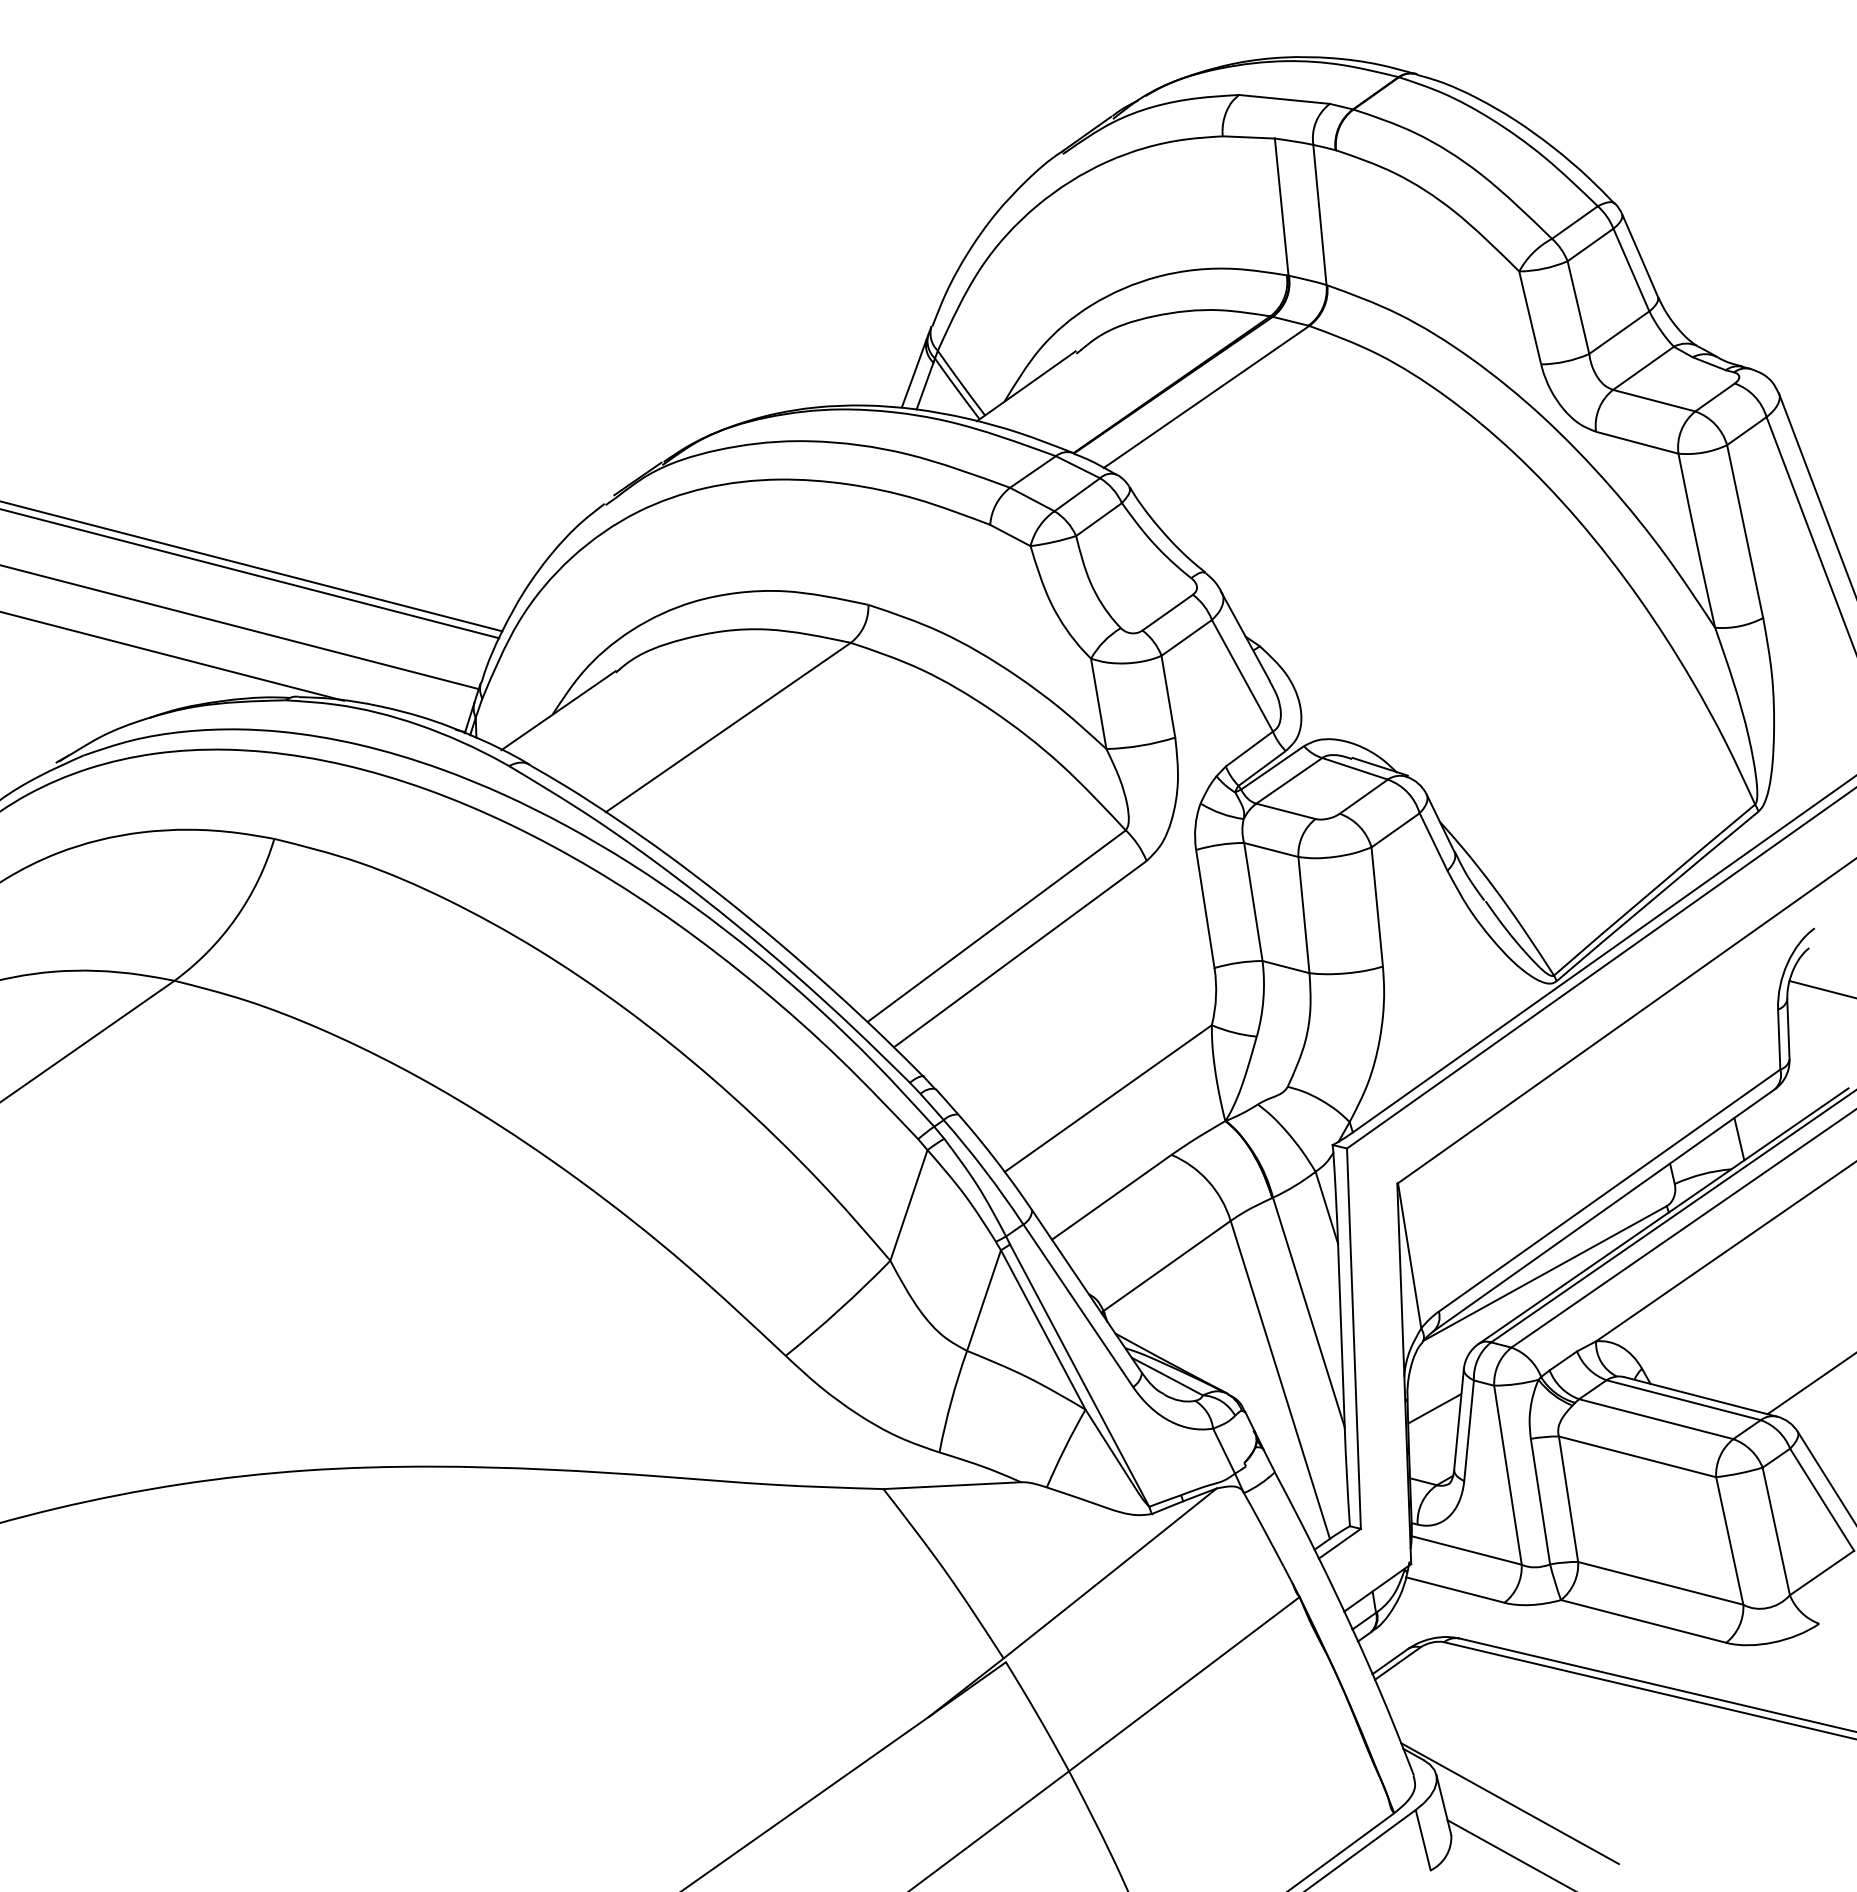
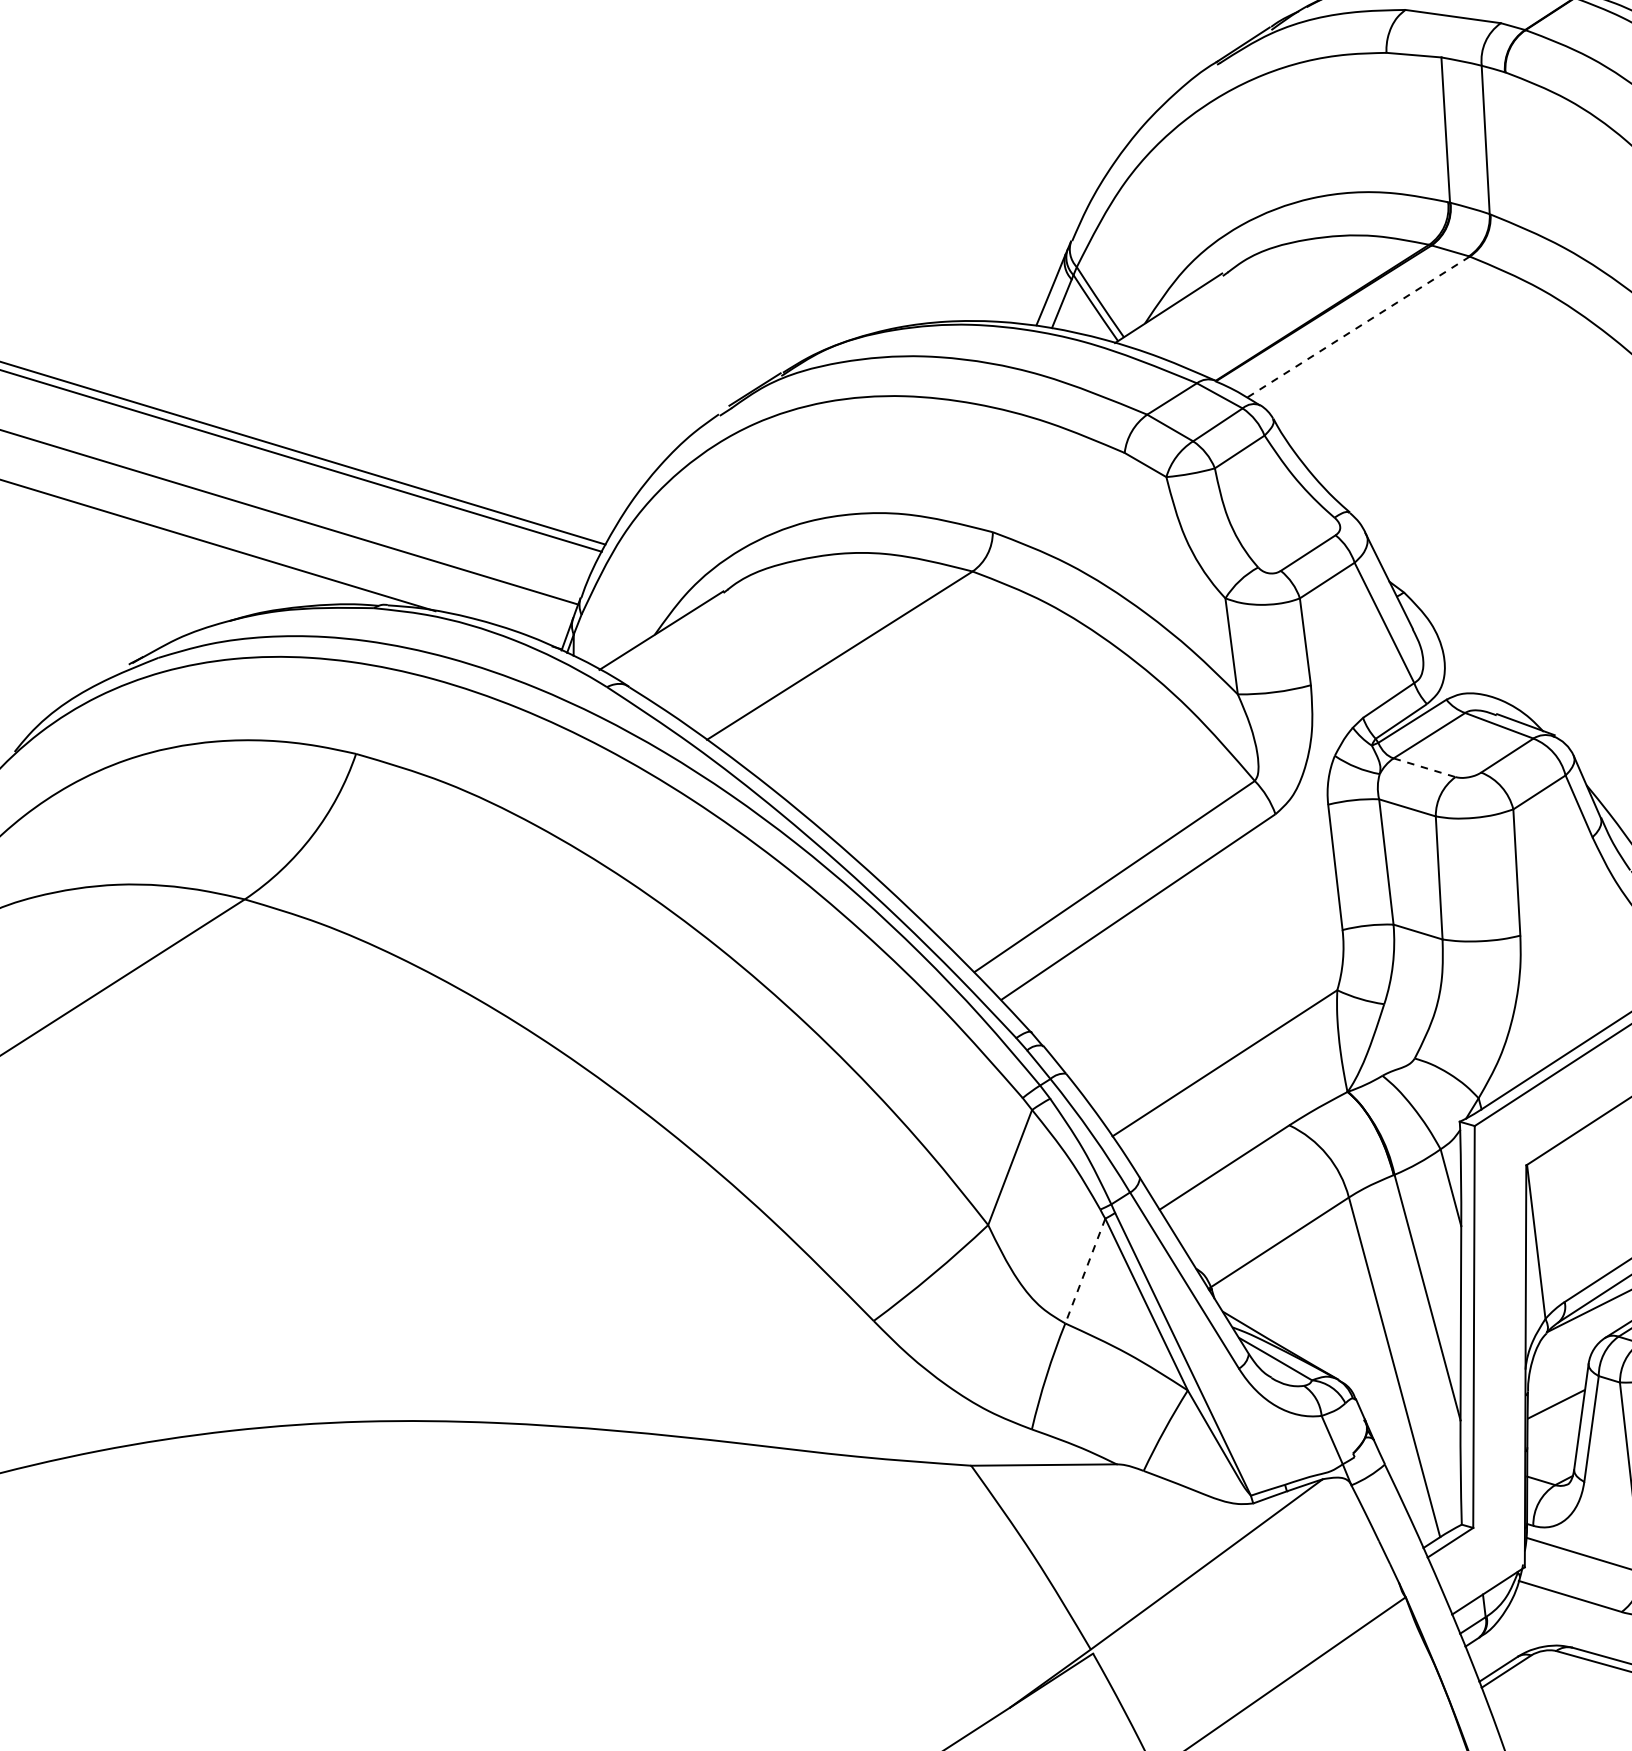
line: (1206, 396) -> (1358, 326), solid -> dashed
line: (1285, 811) -> (1424, 767), solid -> dashed
line: (983, 1301) -> (1084, 1272), solid -> dashed

